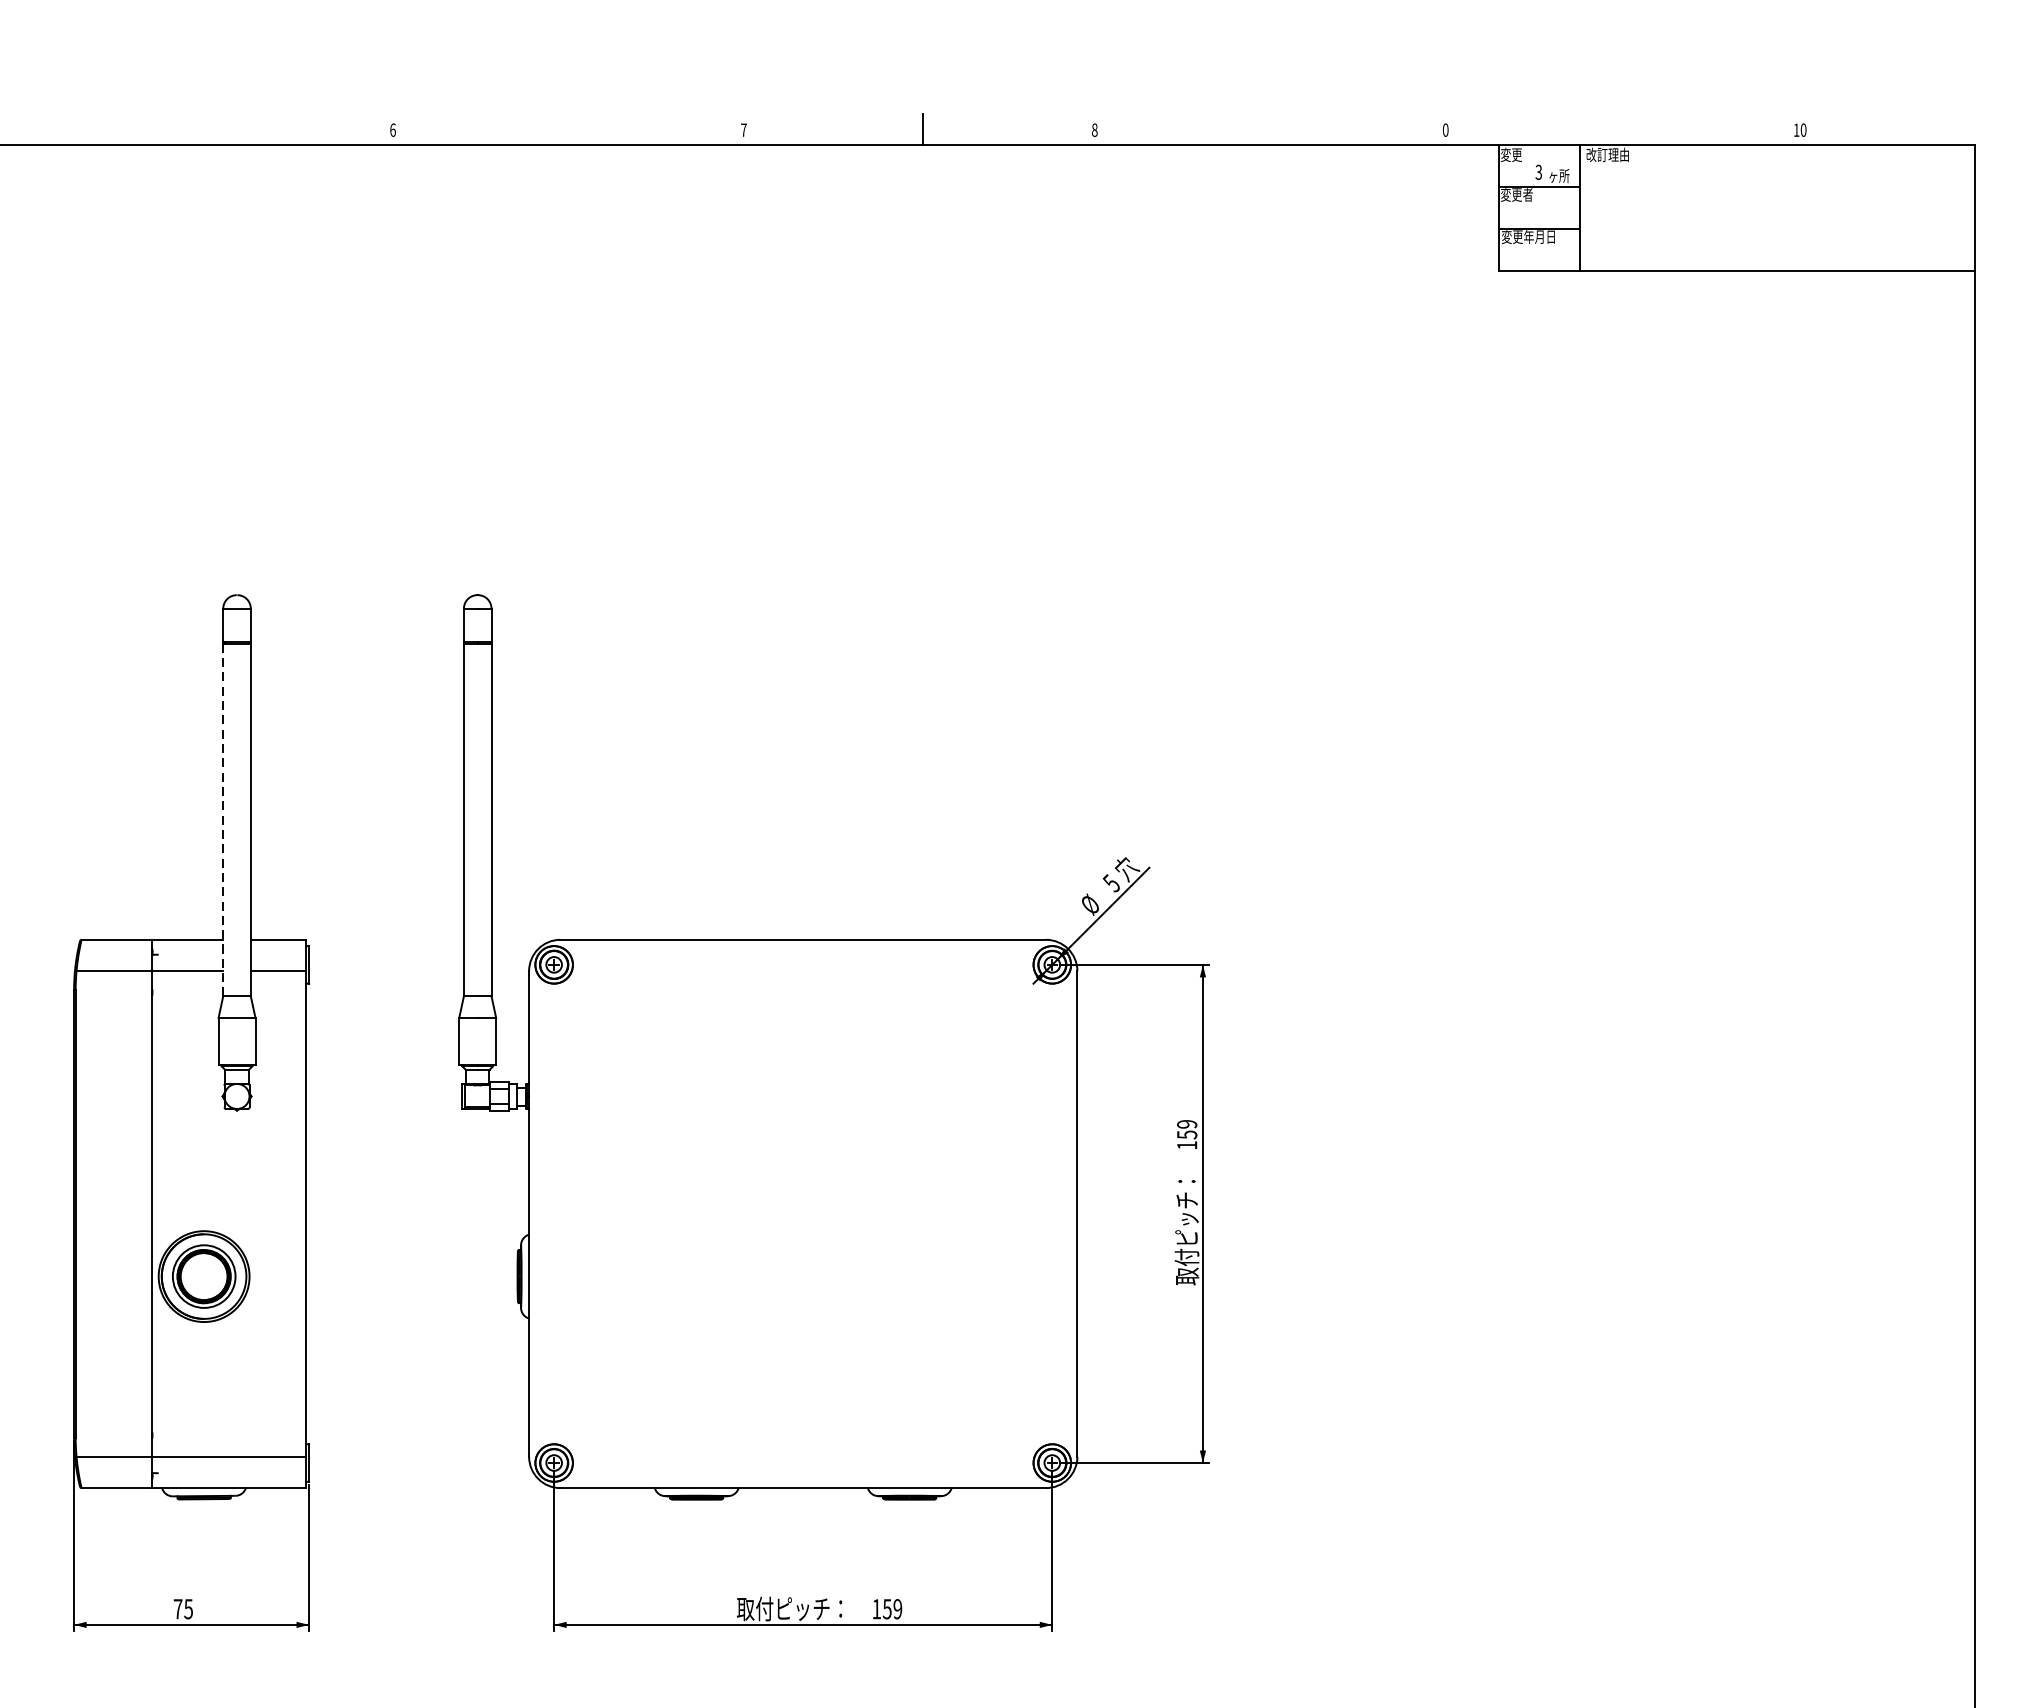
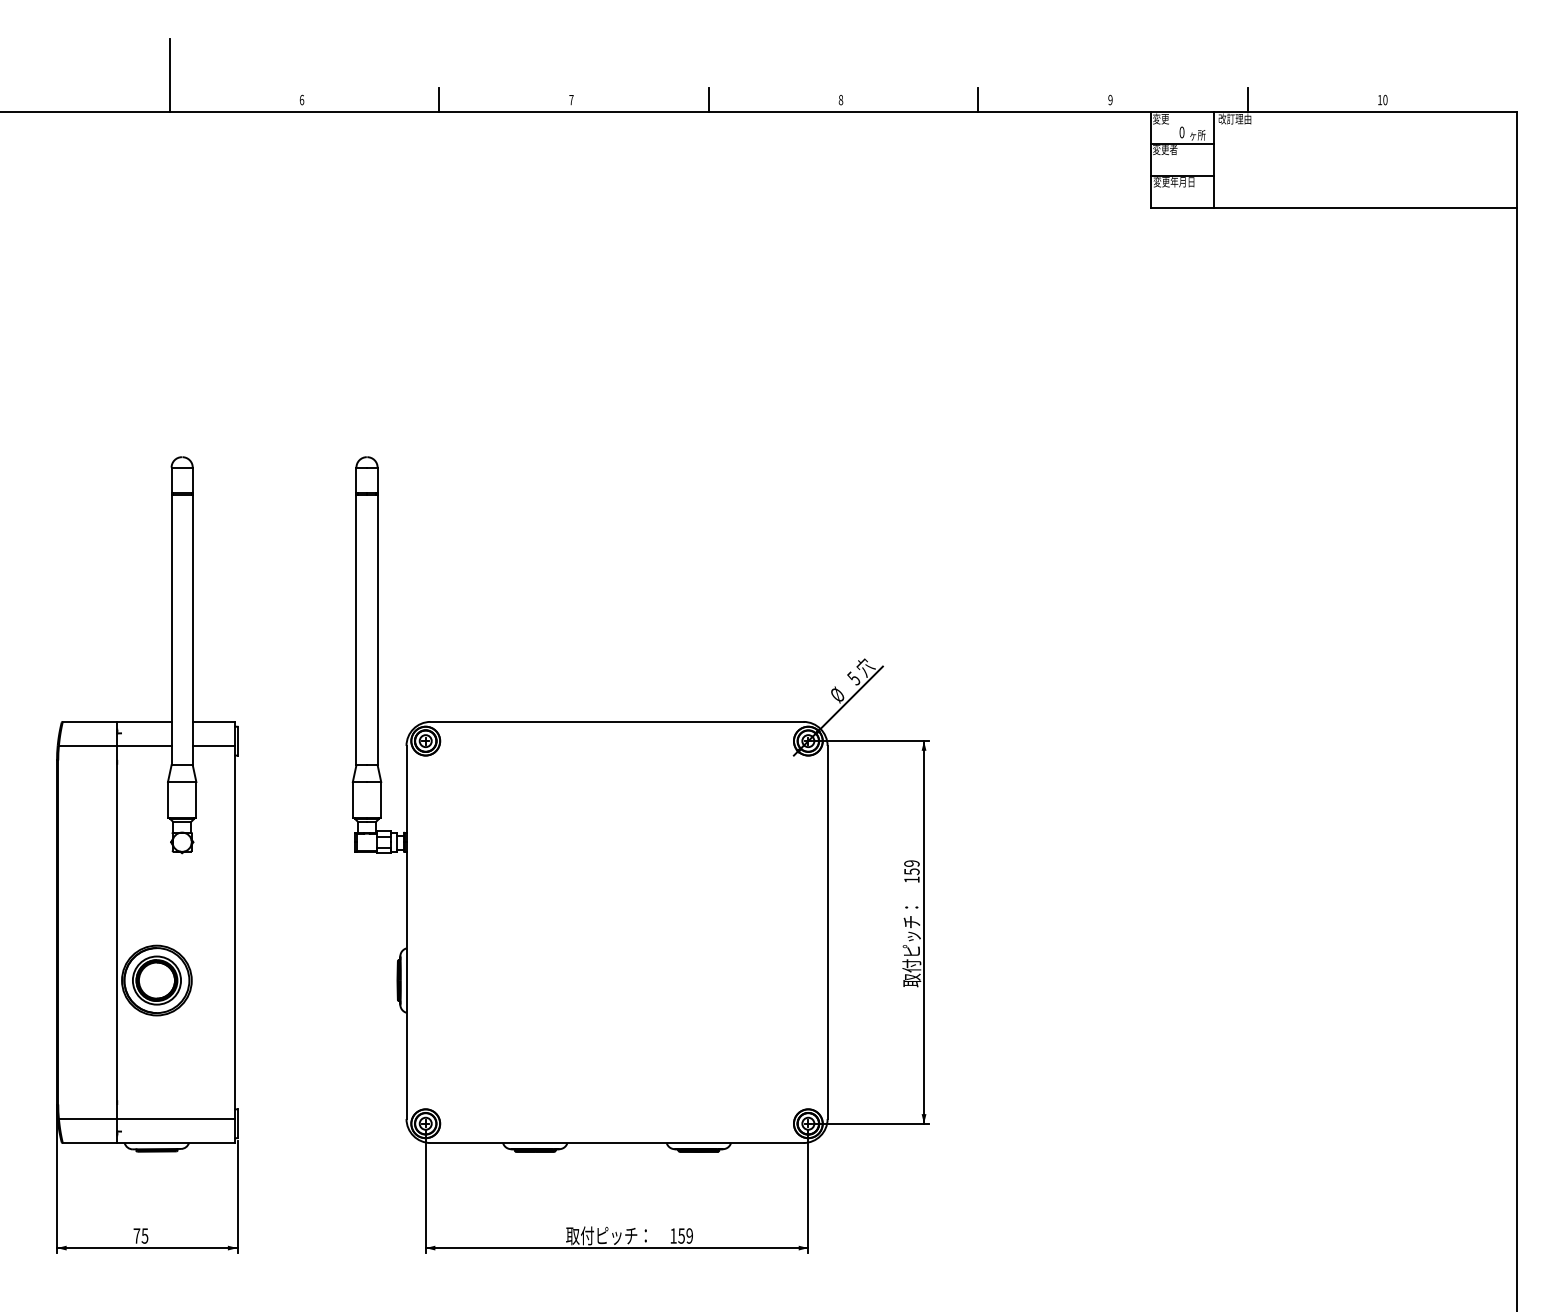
line: (220, 98) -> (169, 75), added
line: (572, 129) -> (439, 99), added
line: (1273, 129) -> (978, 99), added
line: (1624, 129) -> (1247, 99), added
text: (1445, 130) -> (1110, 100), 0 -> 9
text: (1538, 172) -> (1181, 132), 3 -> 0
line: (223, 820) -> (171, 630), dashed -> solid

